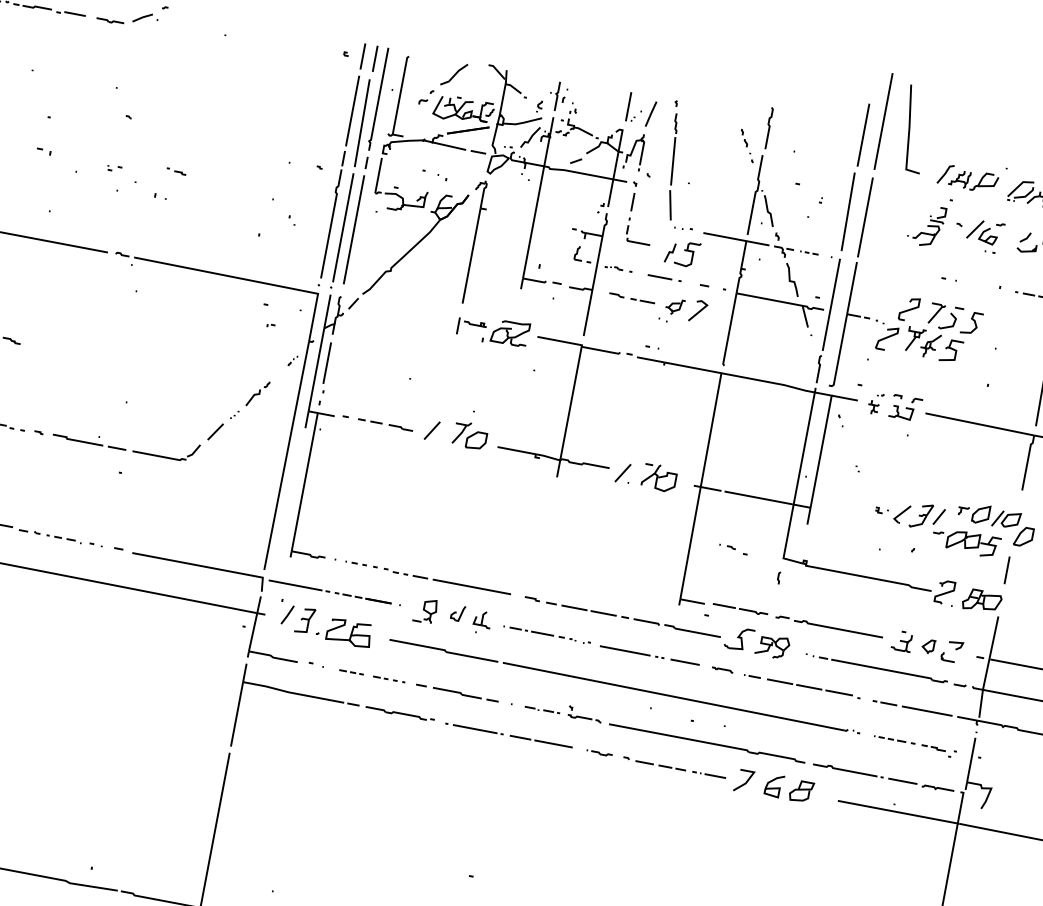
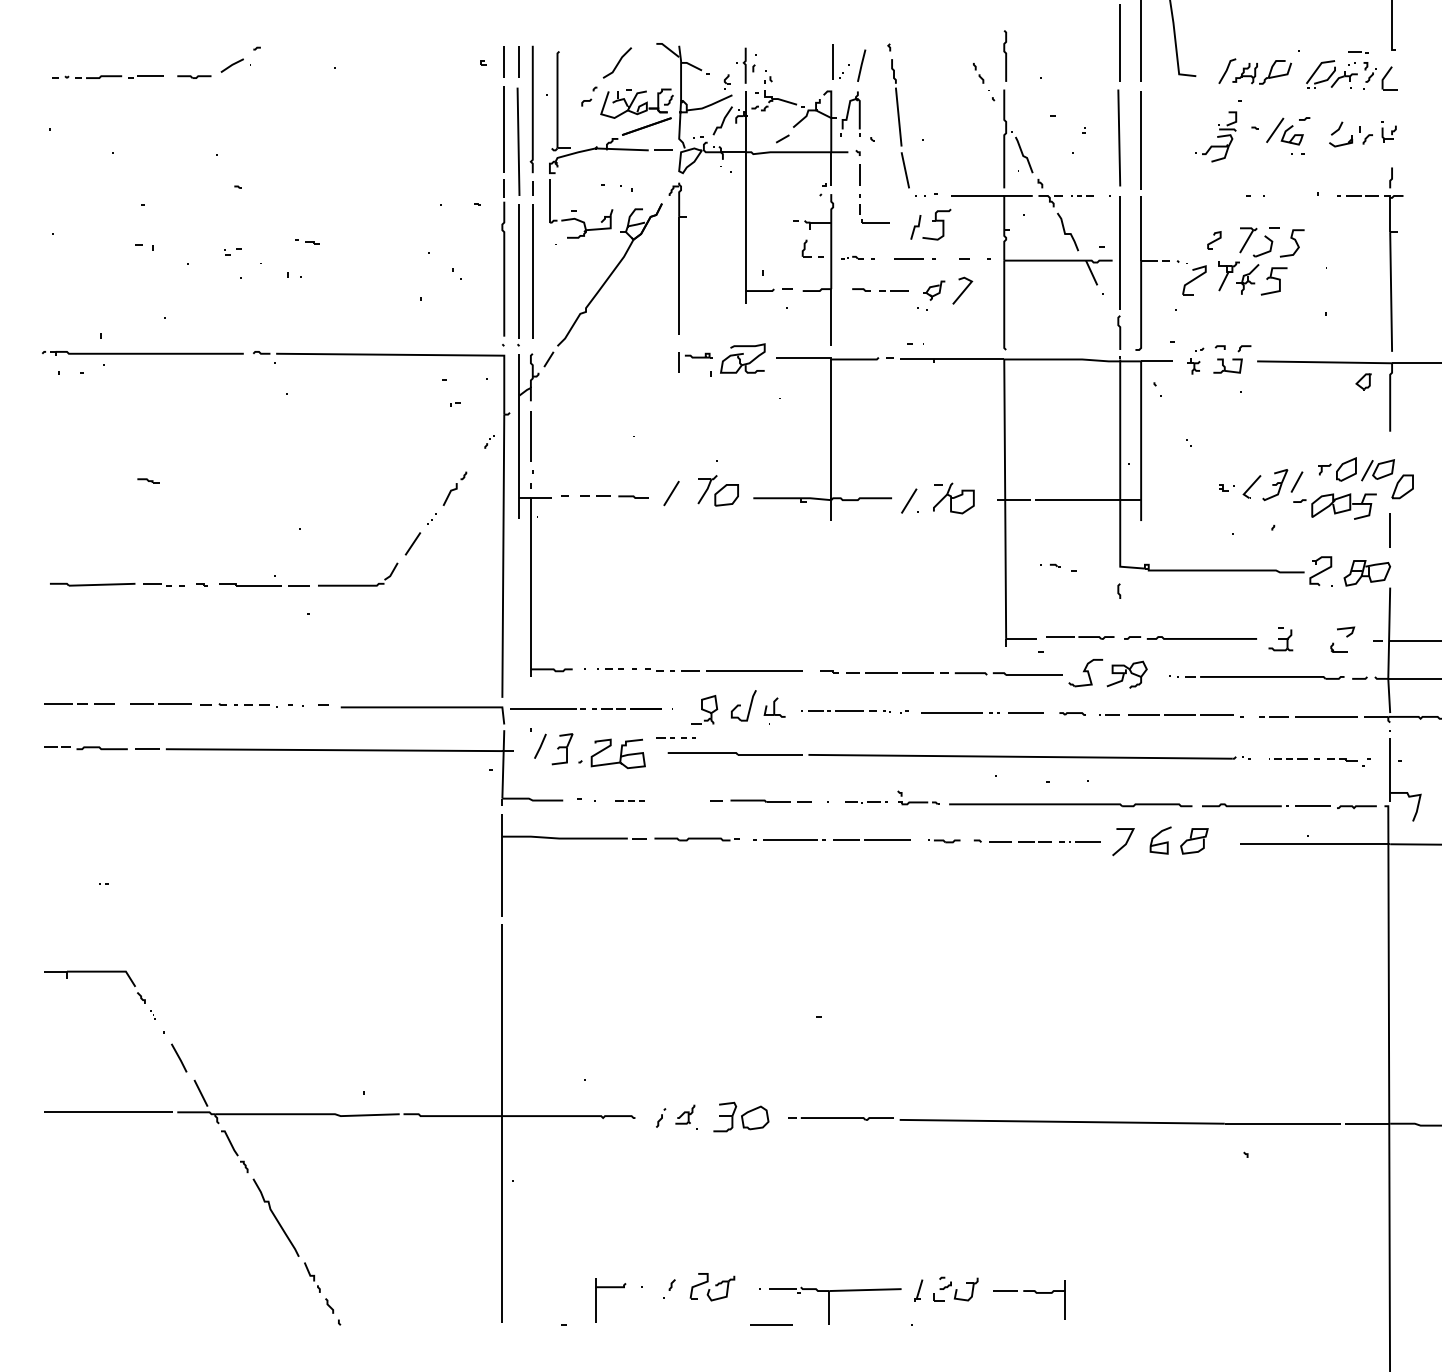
part: (909, 309) -> (1214, 240), size x0.6
part: (457, 612) -> (743, 705), size x1.6
part: (928, 645) -> (1363, 381), moved
line: (387, 679) -> (674, 737), moved

